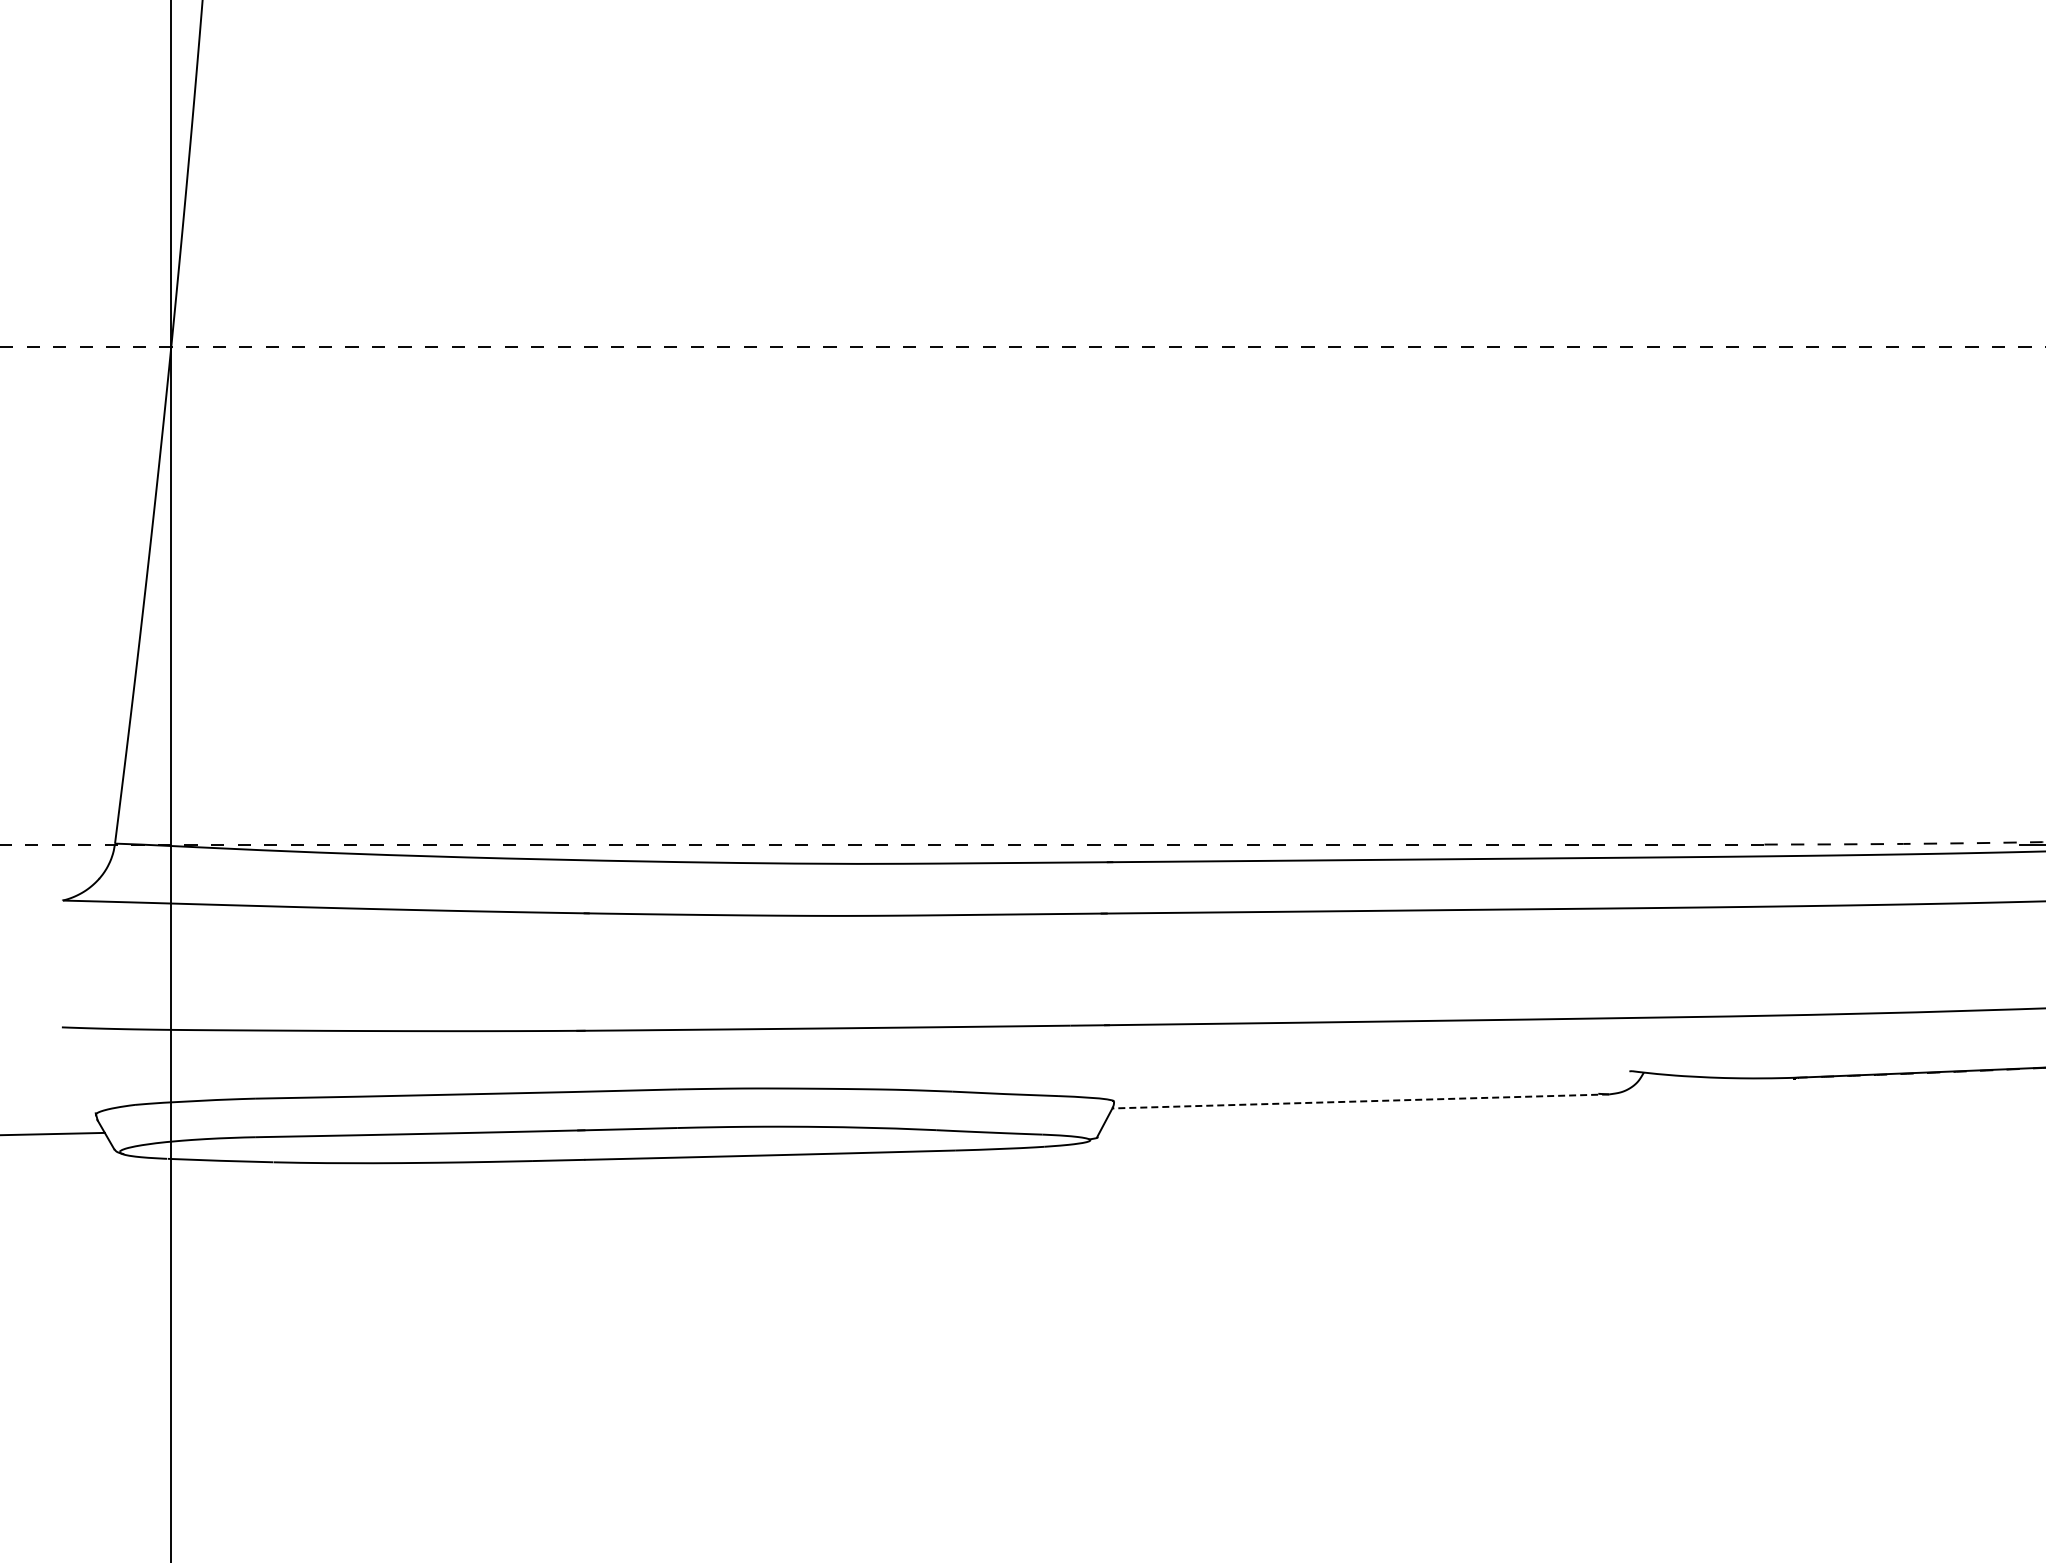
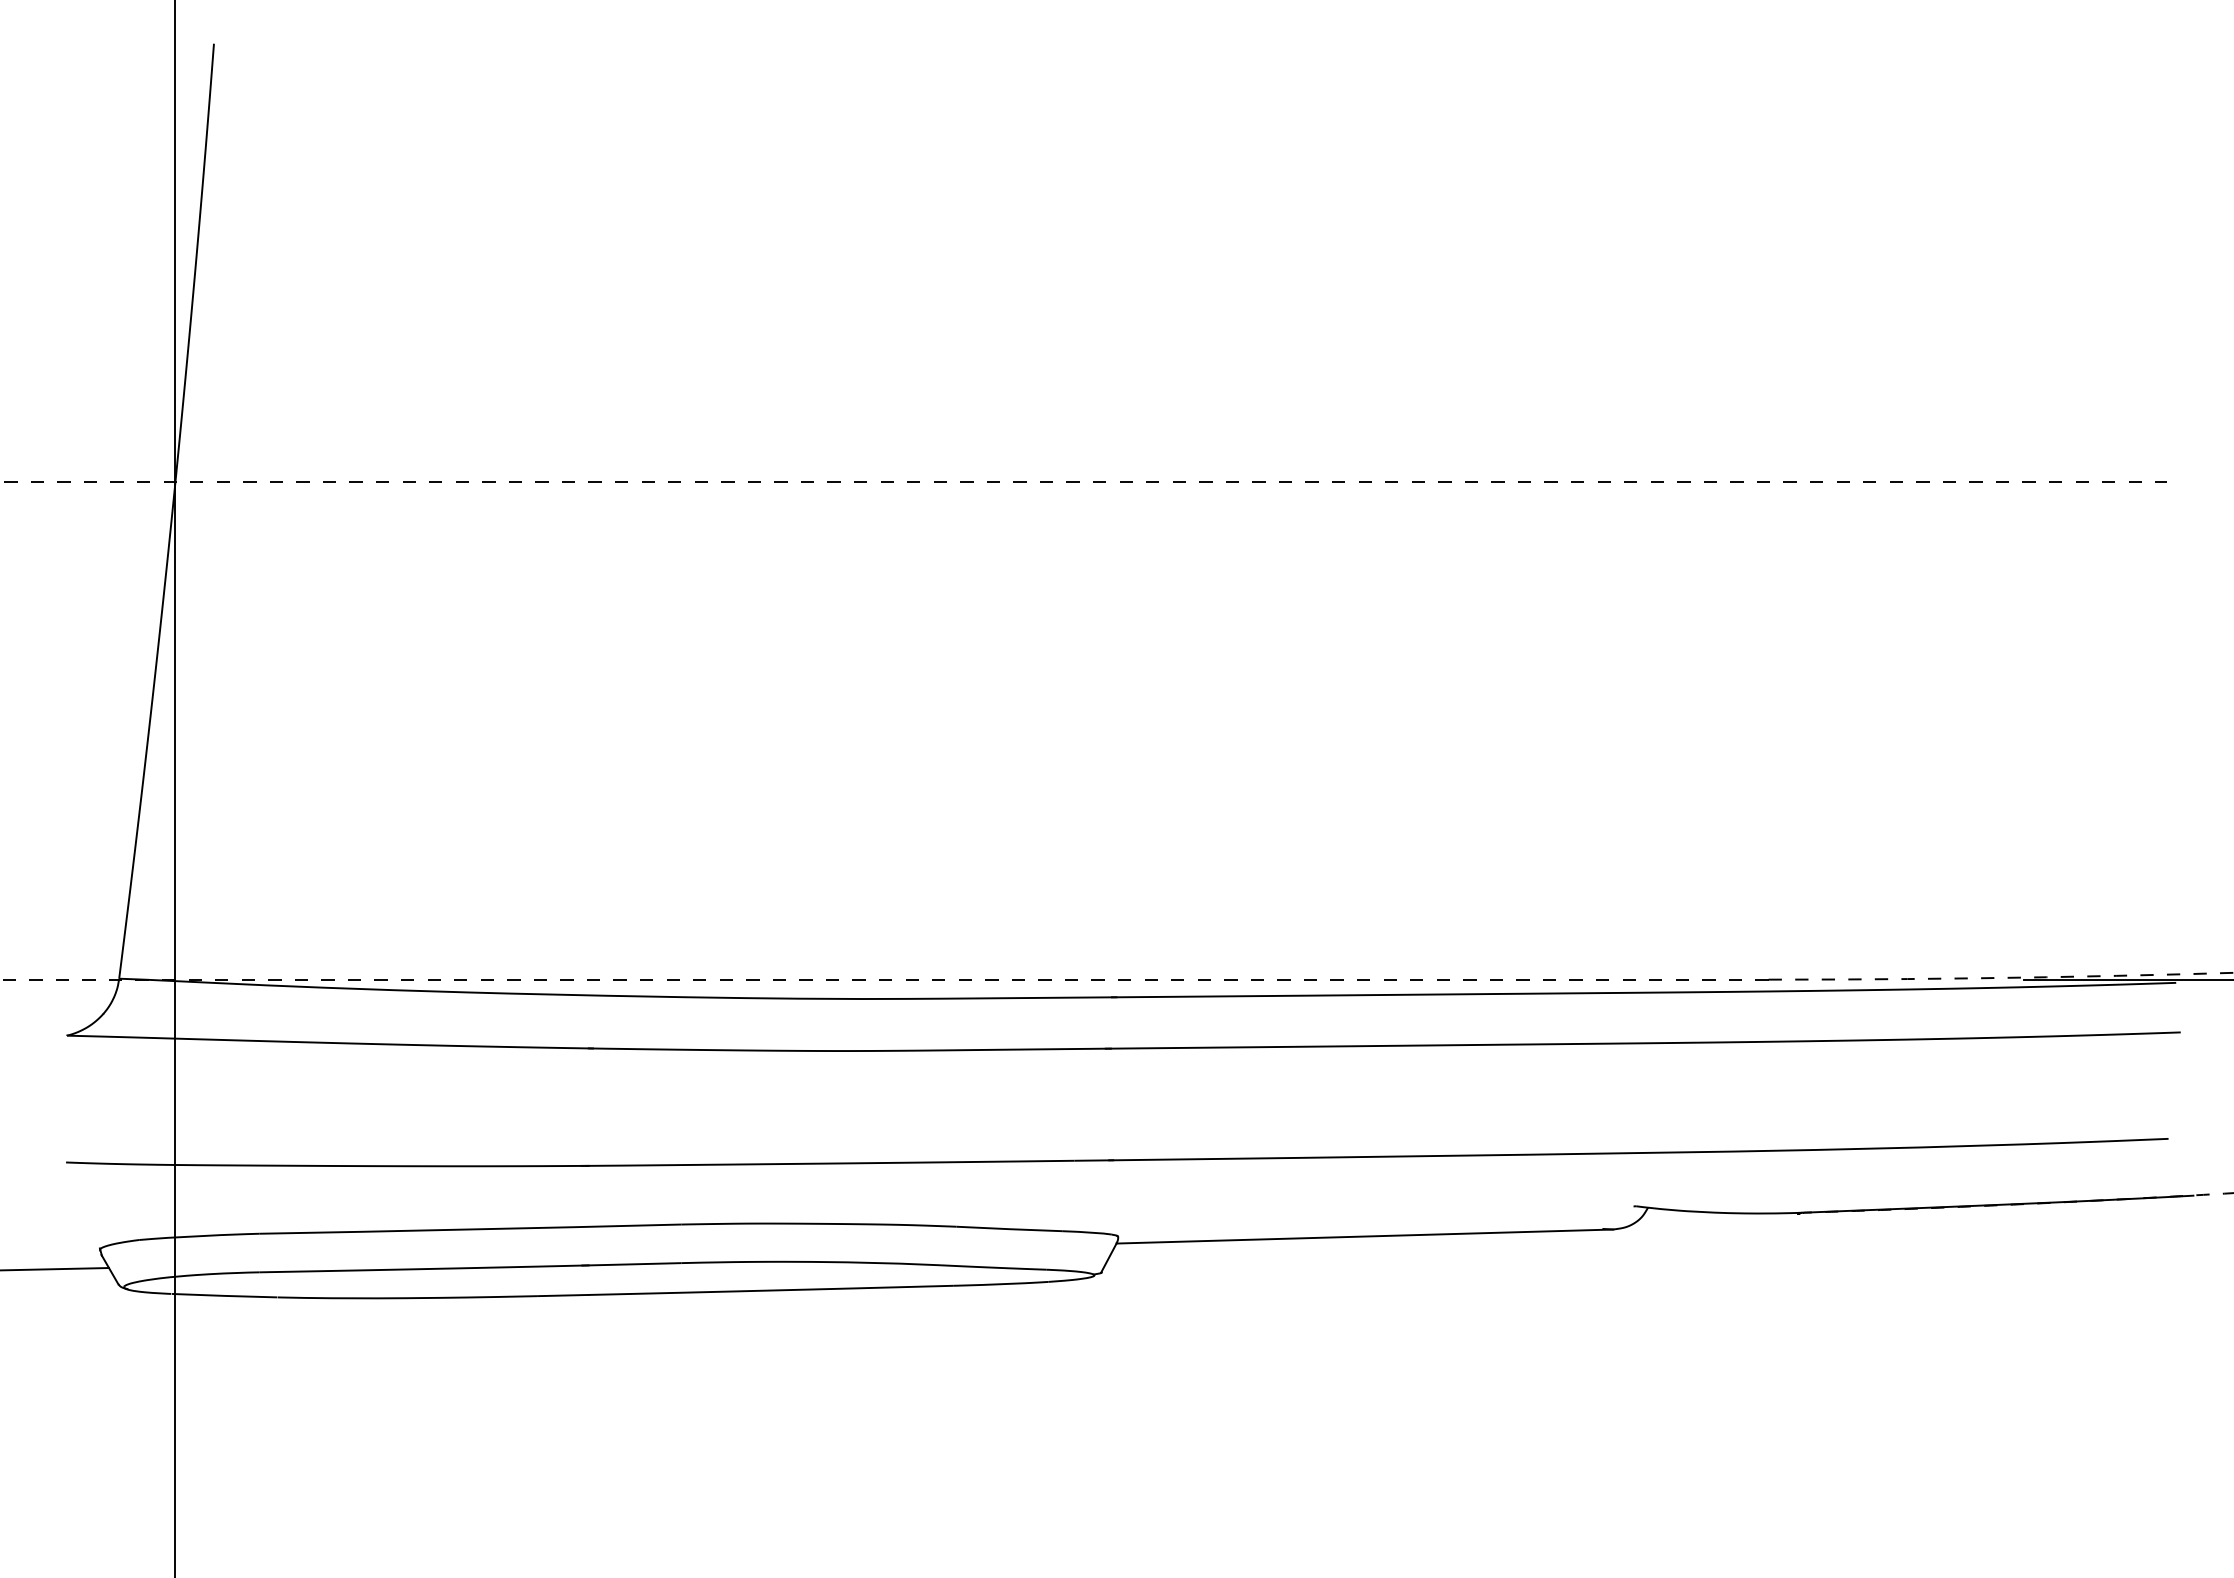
line: (1360, 1101) -> (1364, 1236), dashed -> solid

